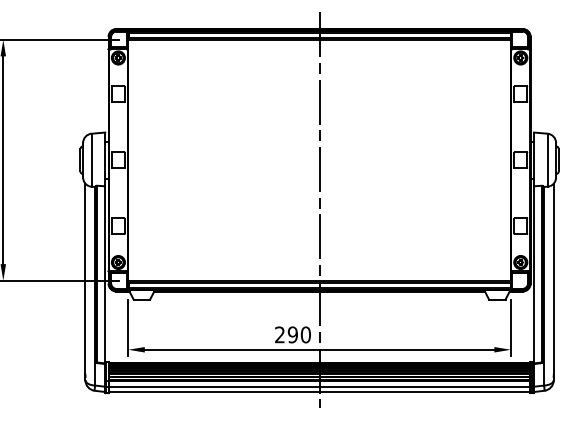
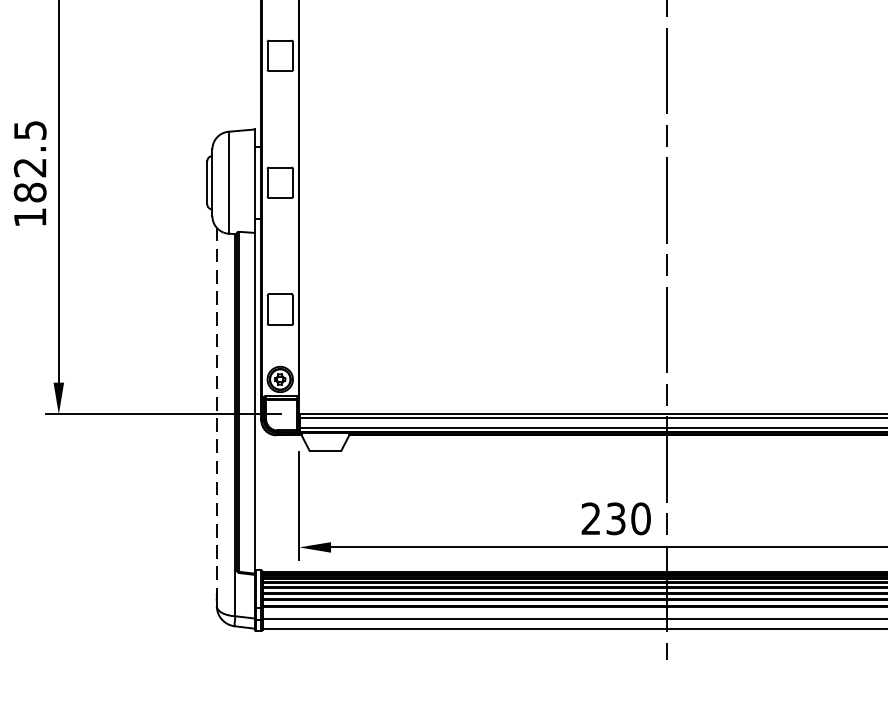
line: (85, 279) -> (216, 412), solid -> dashed
text: (292, 334) -> (615, 518), 290 -> 230

